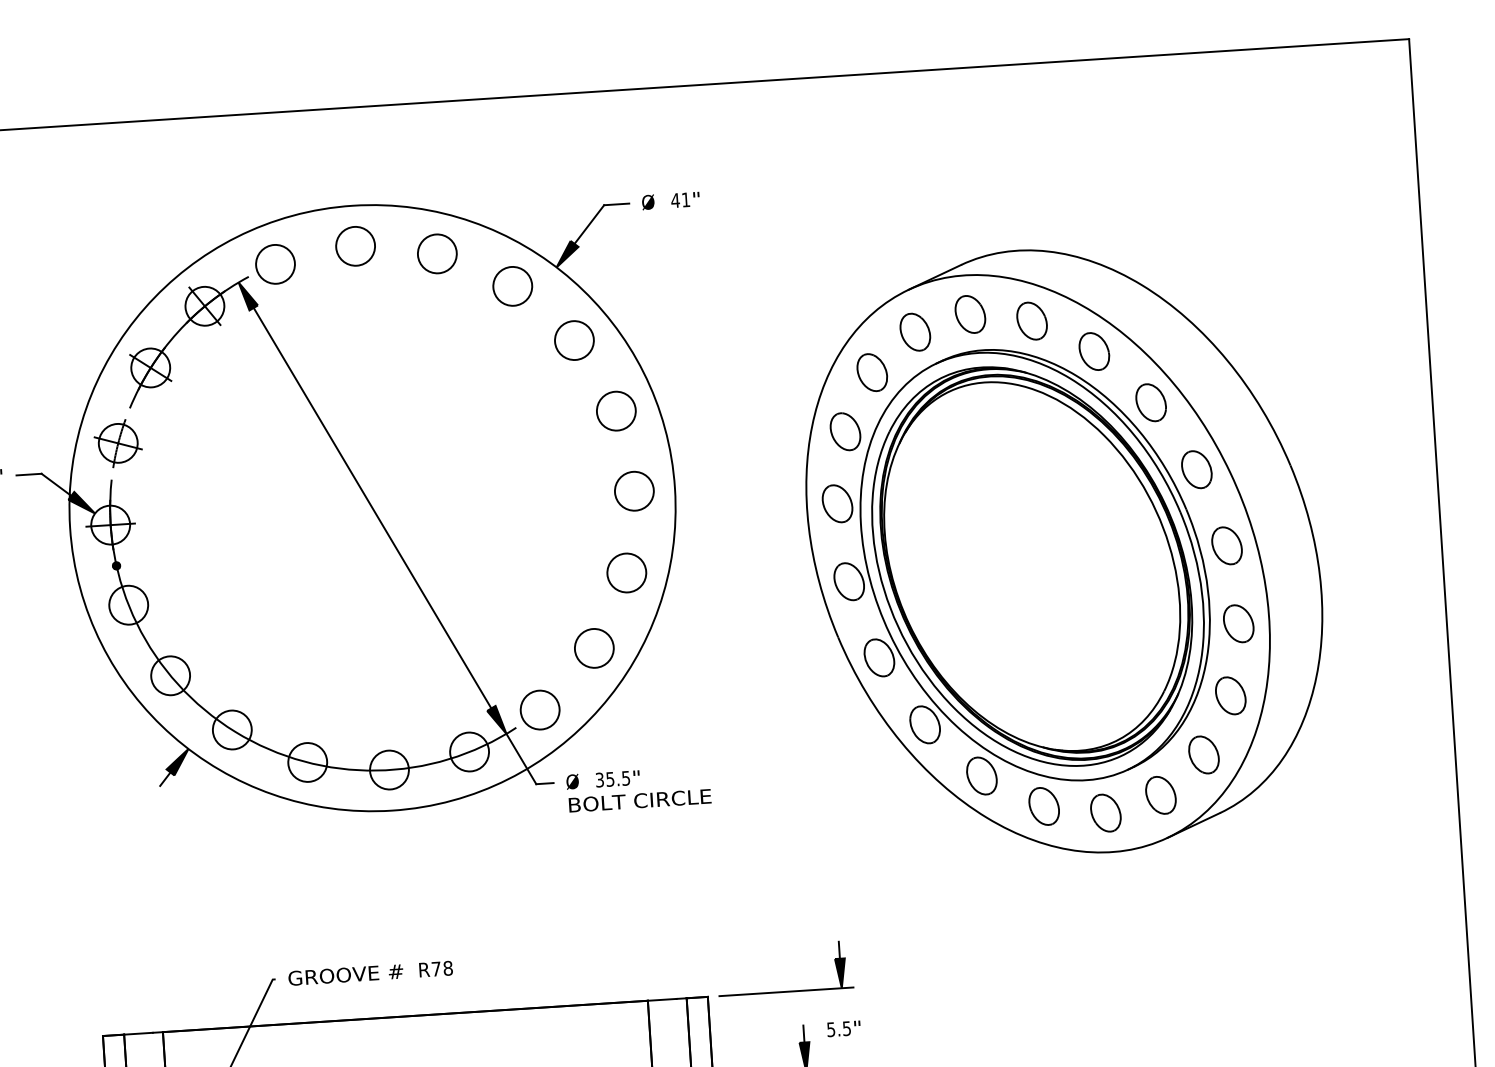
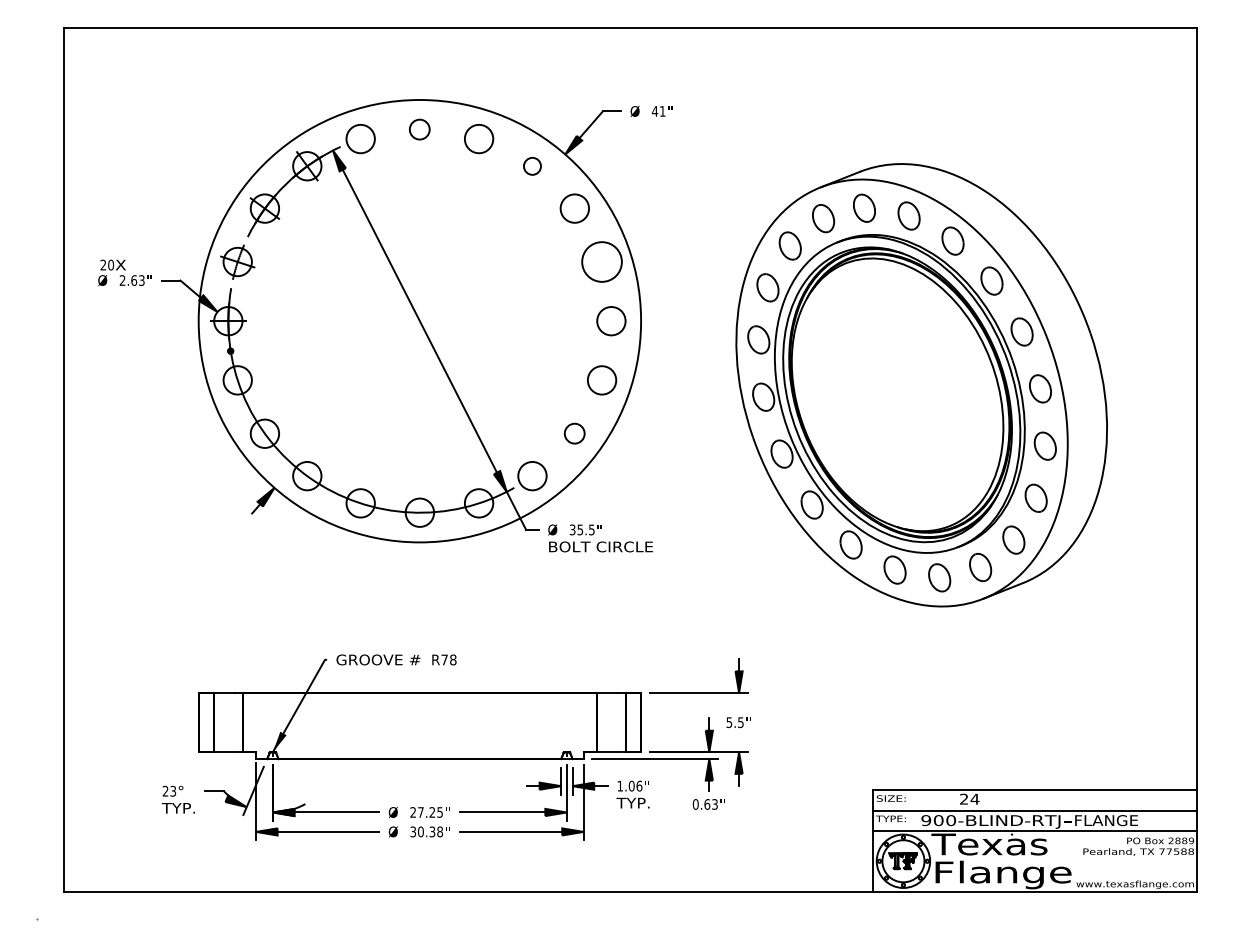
circle: (355, 246) -> (419, 129), size x0.7
circle: (512, 286) -> (532, 166), size x0.6
circle: (615, 410) -> (601, 261), size x1.4
circle: (593, 648) -> (574, 433), size x0.7

